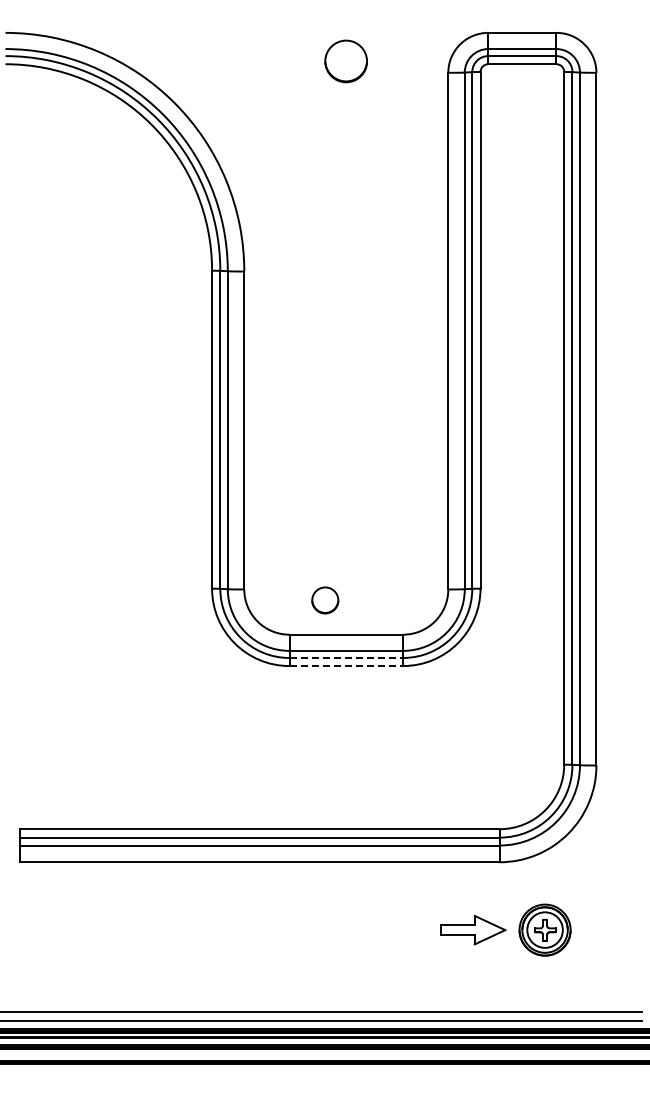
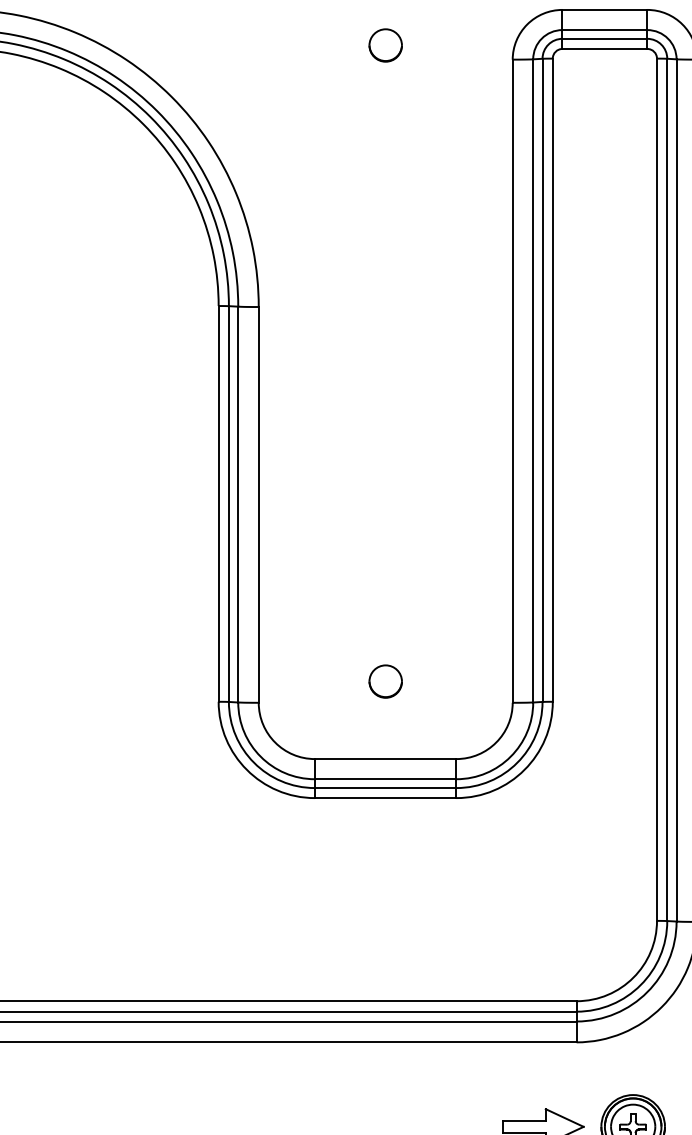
part: (346, 61) -> (385, 45), size x0.62
part: (325, 600) -> (385, 681), moved
line: (346, 657) -> (385, 787), dashed -> solid
line: (346, 666) -> (385, 798), dashed -> solid

